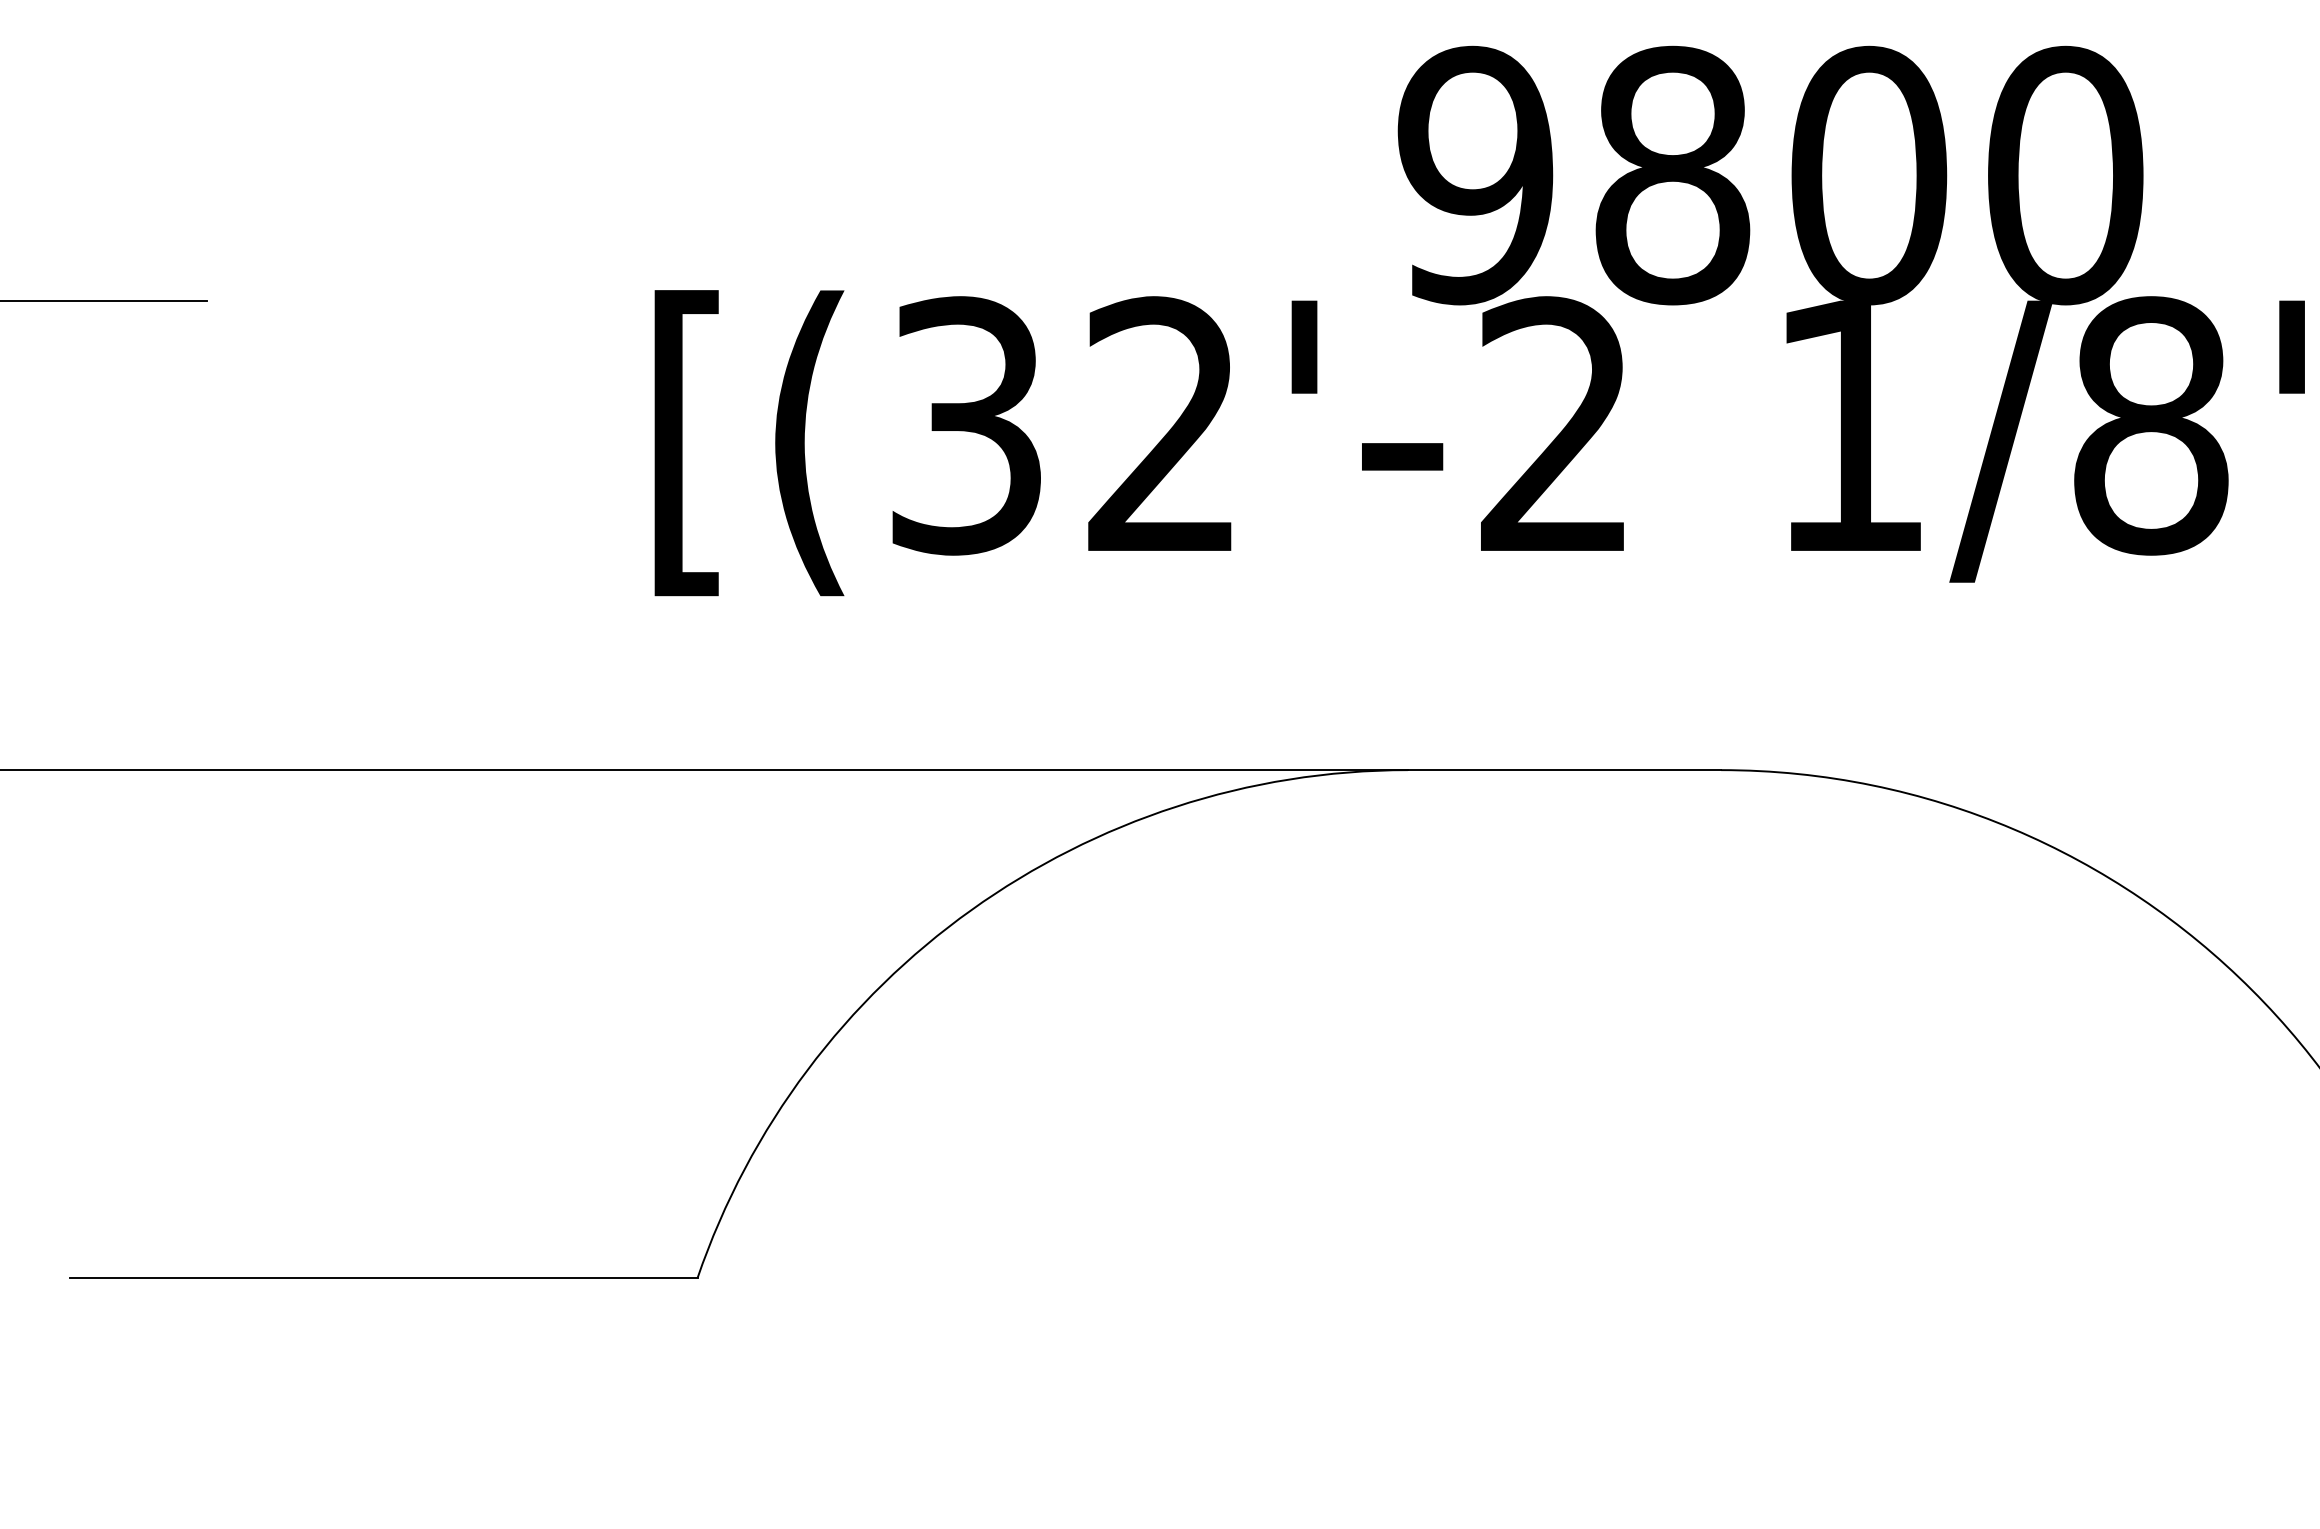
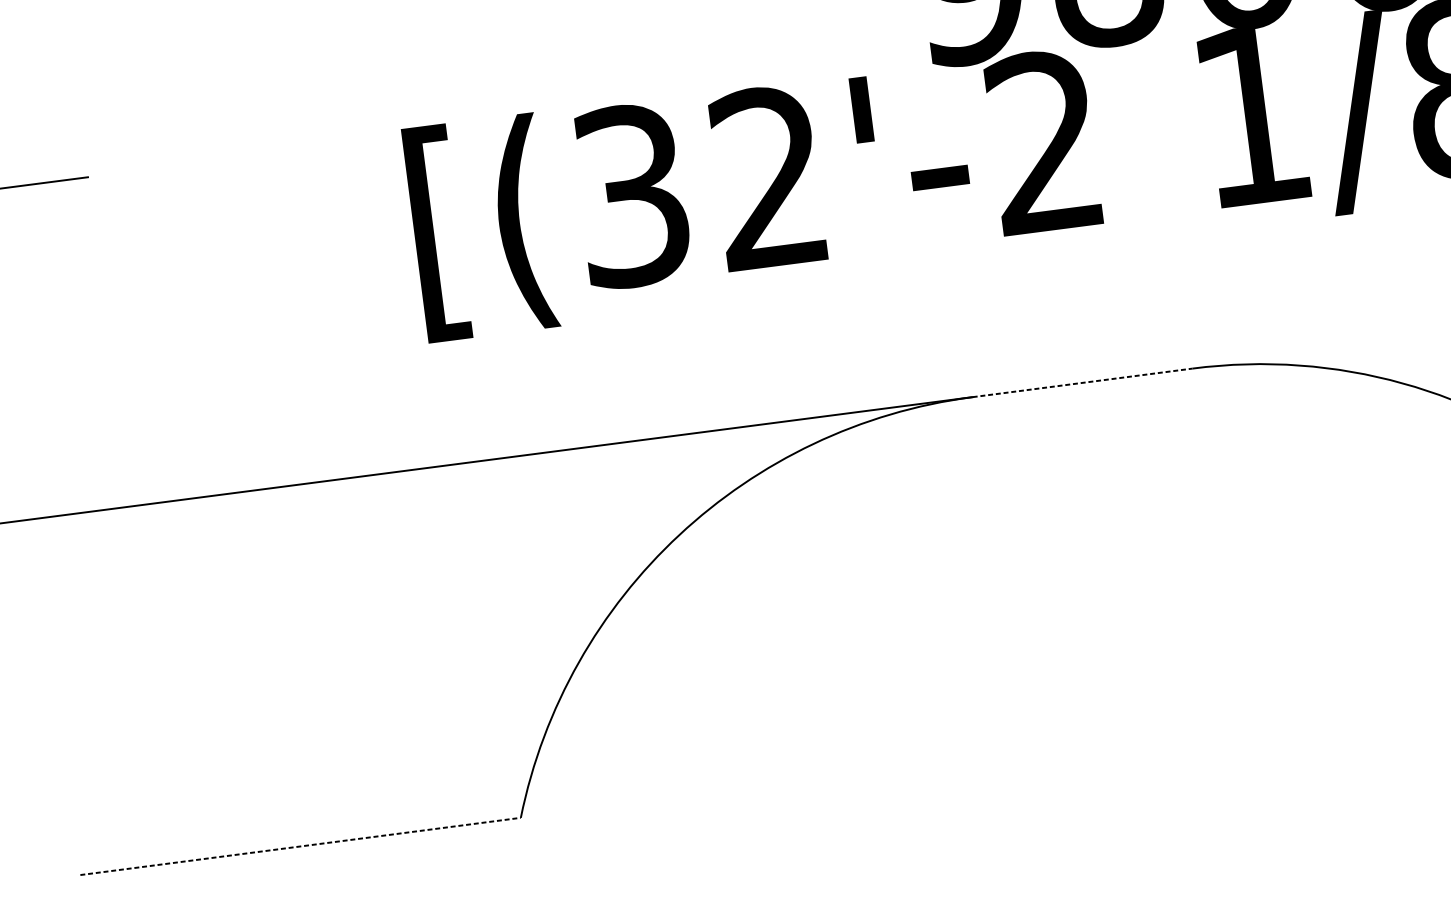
line: (1564, 770) -> (1082, 383), solid -> dashed
line: (384, 1277) -> (301, 846), solid -> dashed

